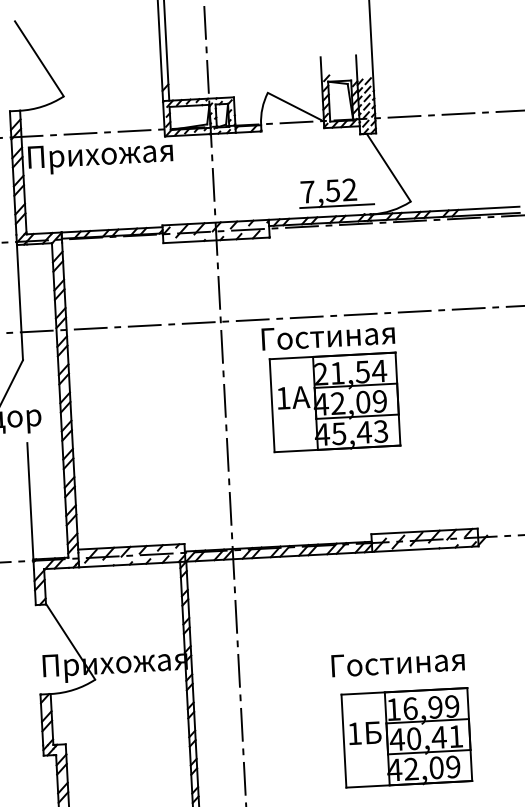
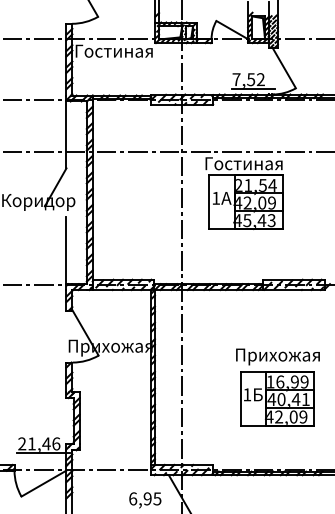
text: (107, 155) -> (121, 52), Прихожая -> Гостиная
text: (410, 664) -> (281, 356), Гостиная -> Прихожая

